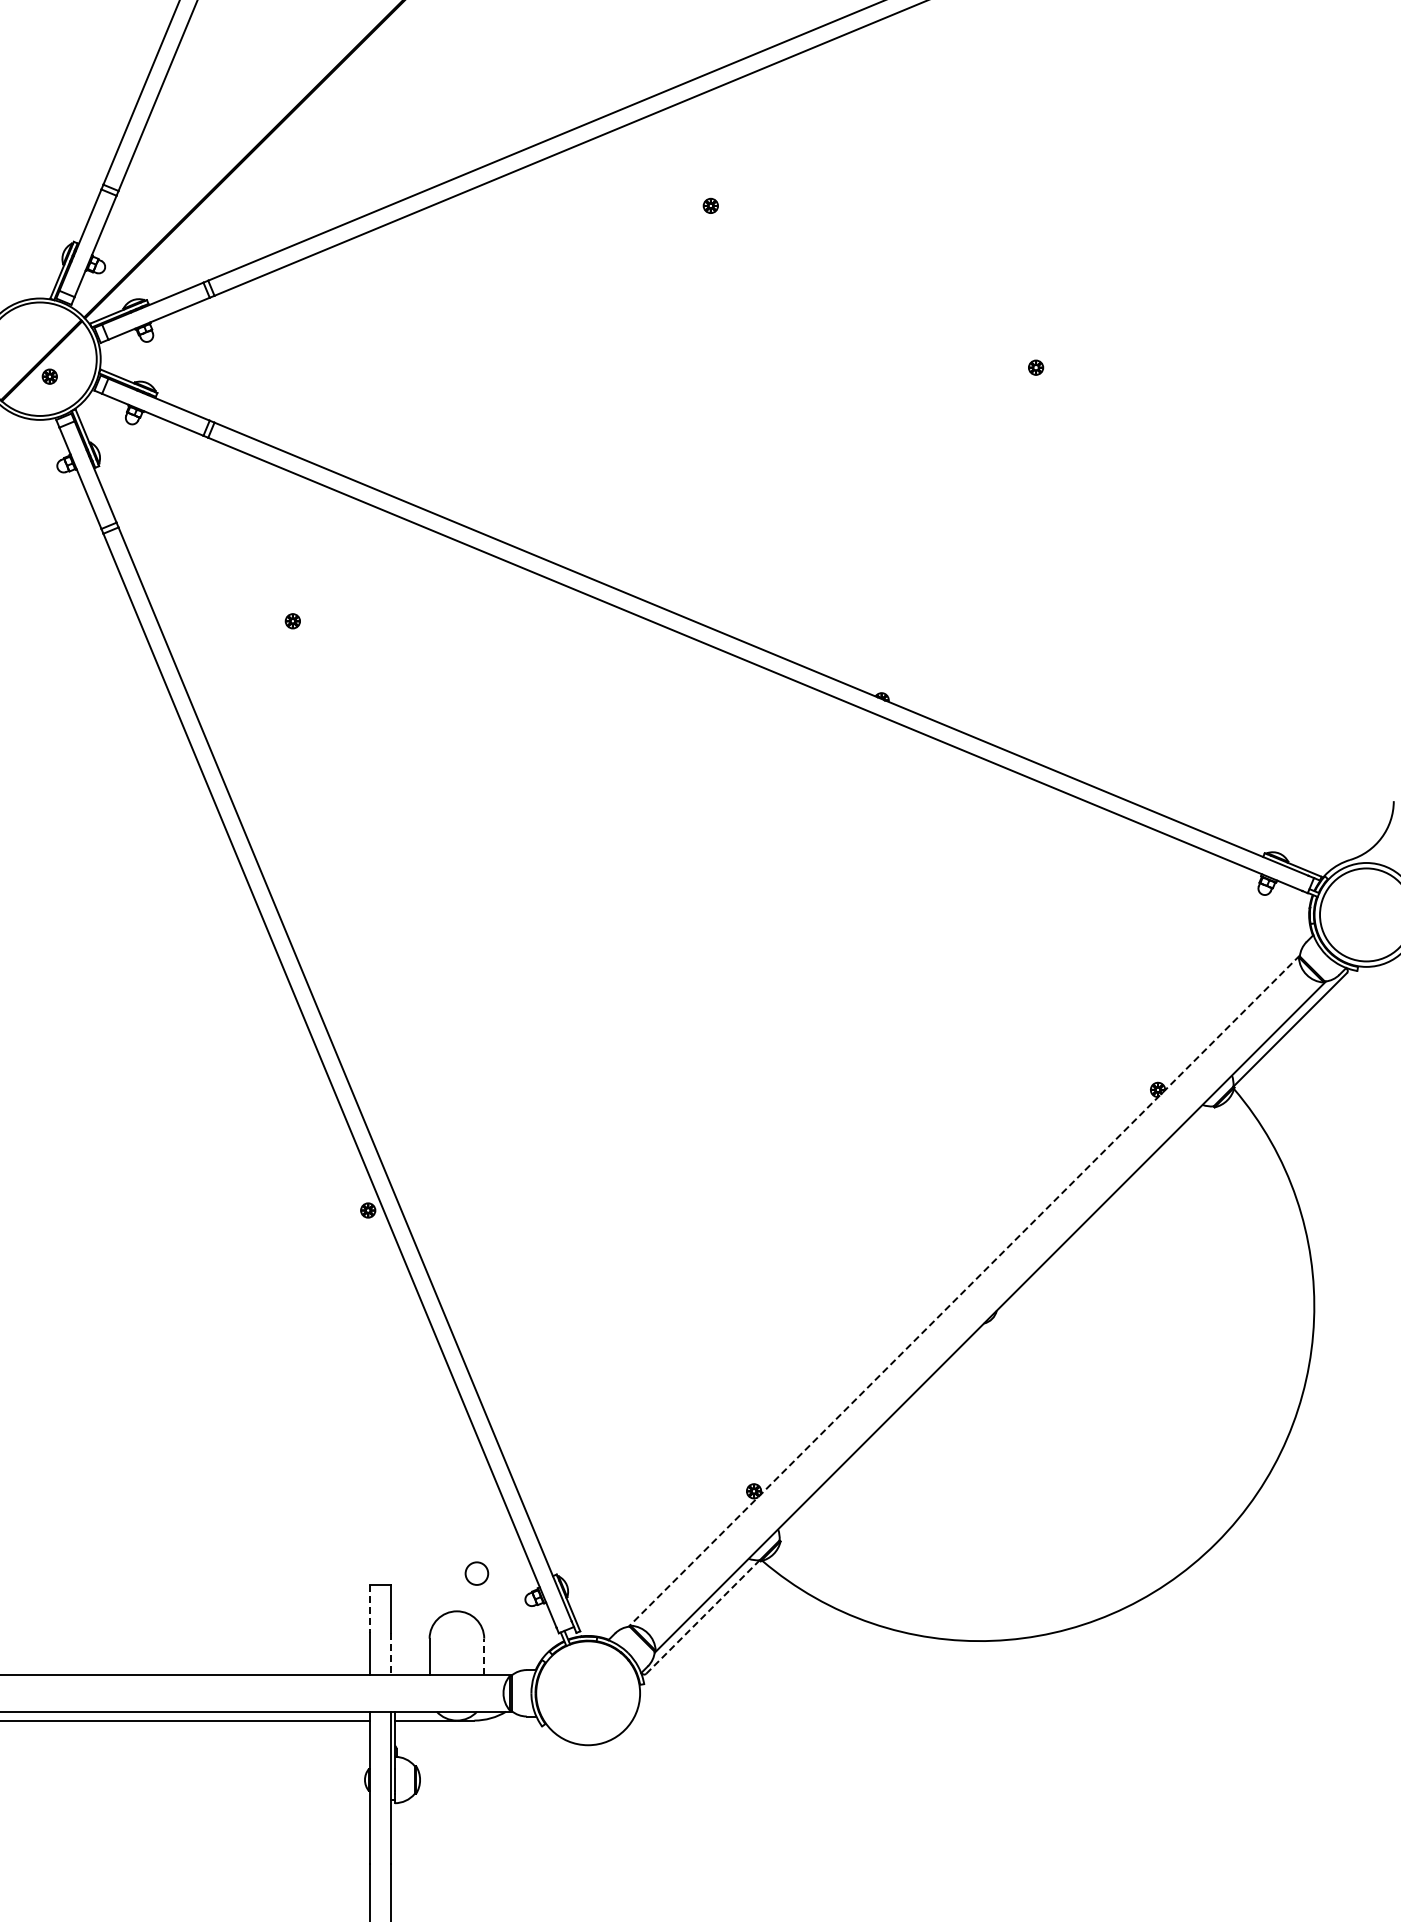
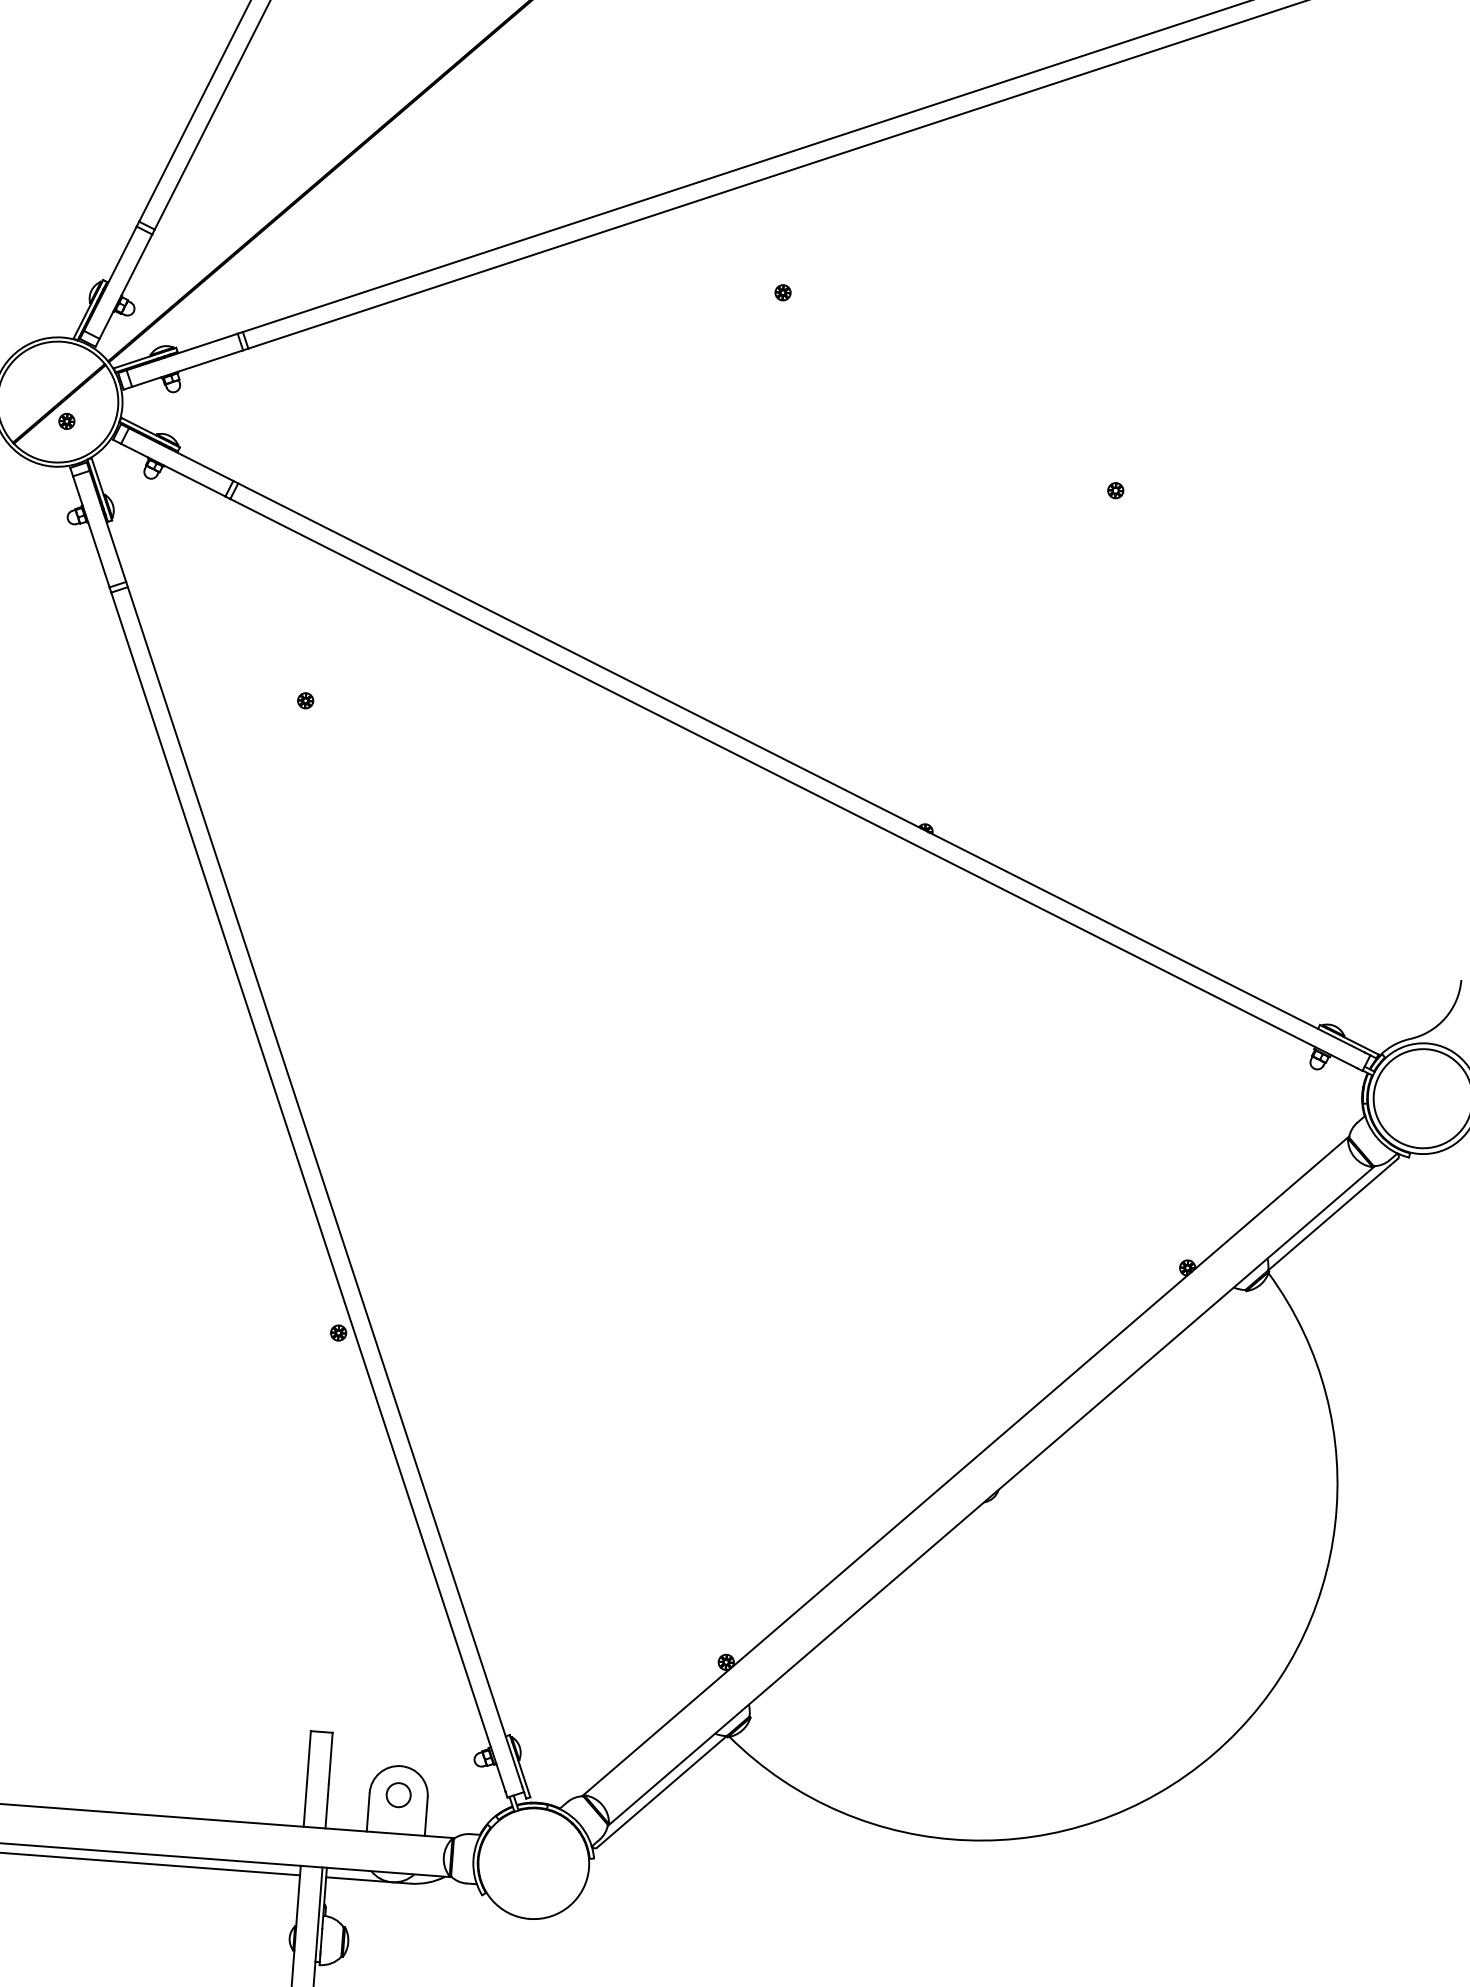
line: (964, 1291) -> (965, 1466), dashed -> solid
circle: (476, 1573) -> (398, 1794), moved
line: (370, 1609) -> (309, 1757), dashed -> solid
line: (703, 1616) -> (662, 1791), dashed -> solid
line: (390, 1654) -> (326, 1806), dashed -> solid
line: (484, 1656) -> (426, 1816), dashed -> solid

